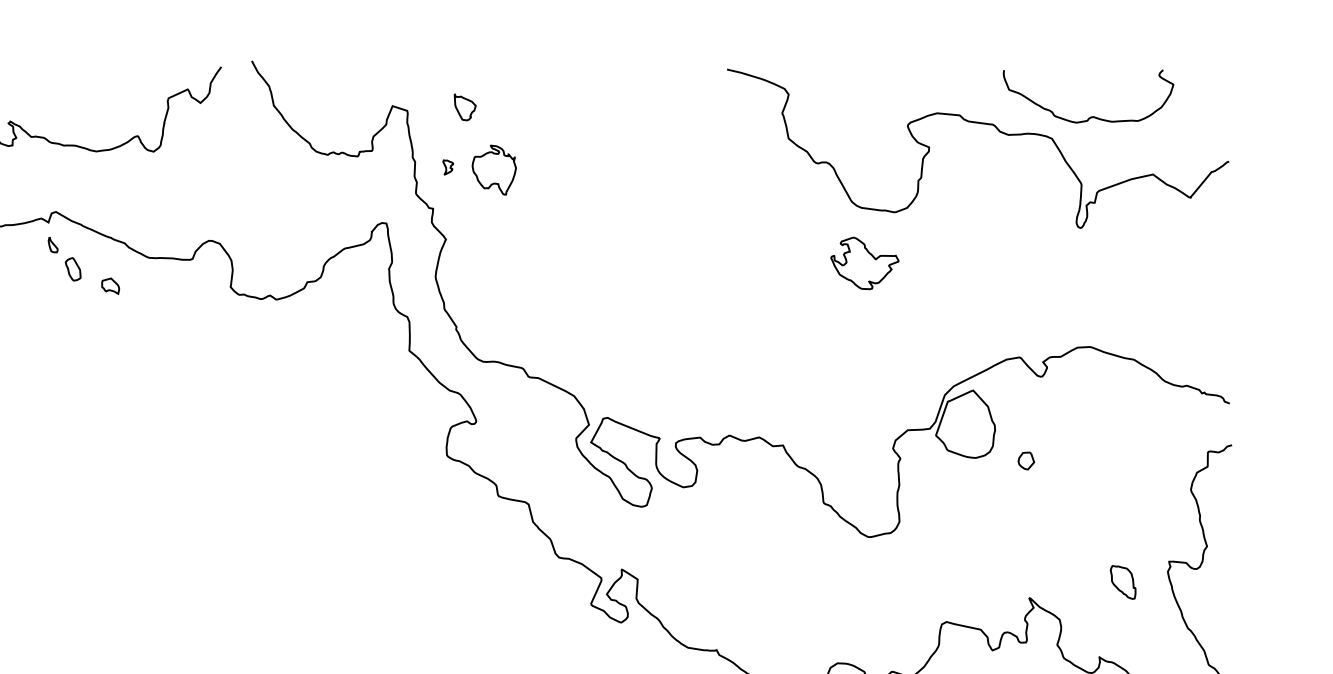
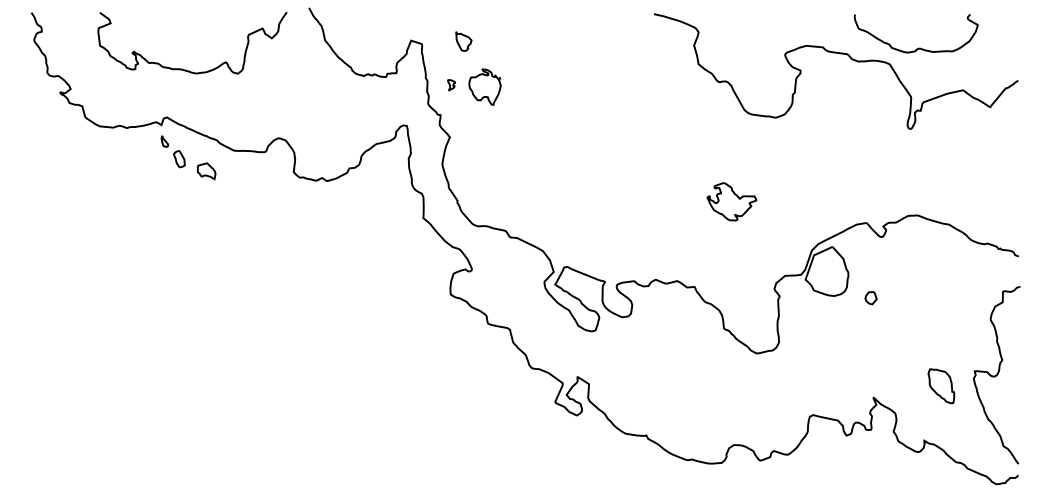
part: (864, 263) -> (731, 201), moved
part: (110, 286) -> (206, 171), size x1.43
part: (1123, 582) -> (941, 386), size x1.43

